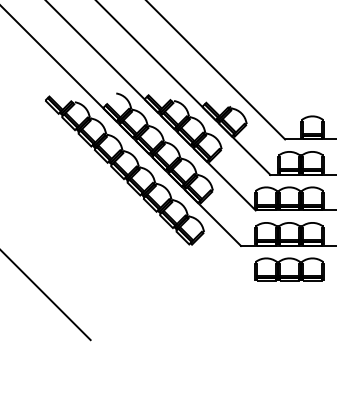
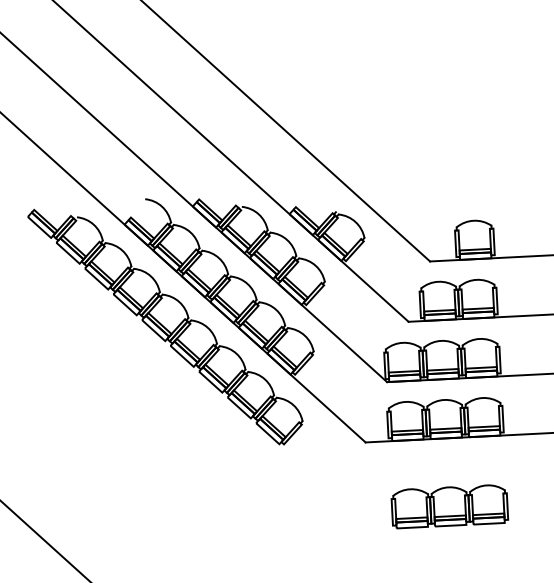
part: (289, 269) -> (449, 505), moved

